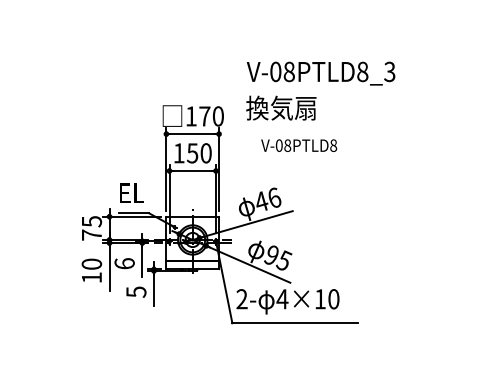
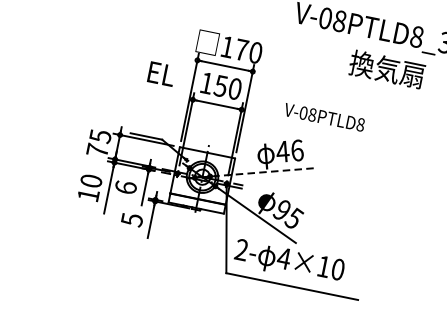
text: (281, 107) -> (387, 68), moved
text: (299, 145) -> (324, 117), moved
text: (131, 192) -> (161, 73), moved
line: (247, 224) -> (263, 172), solid -> dashed

